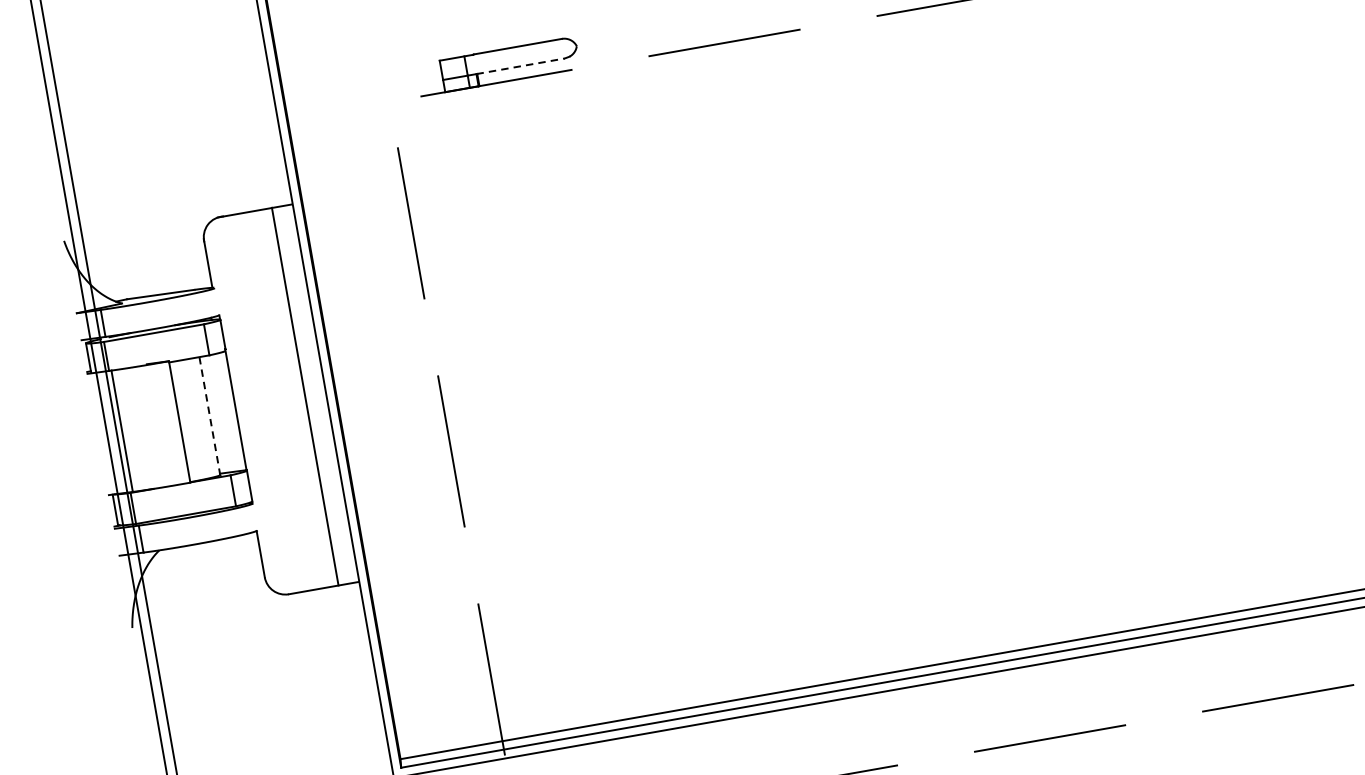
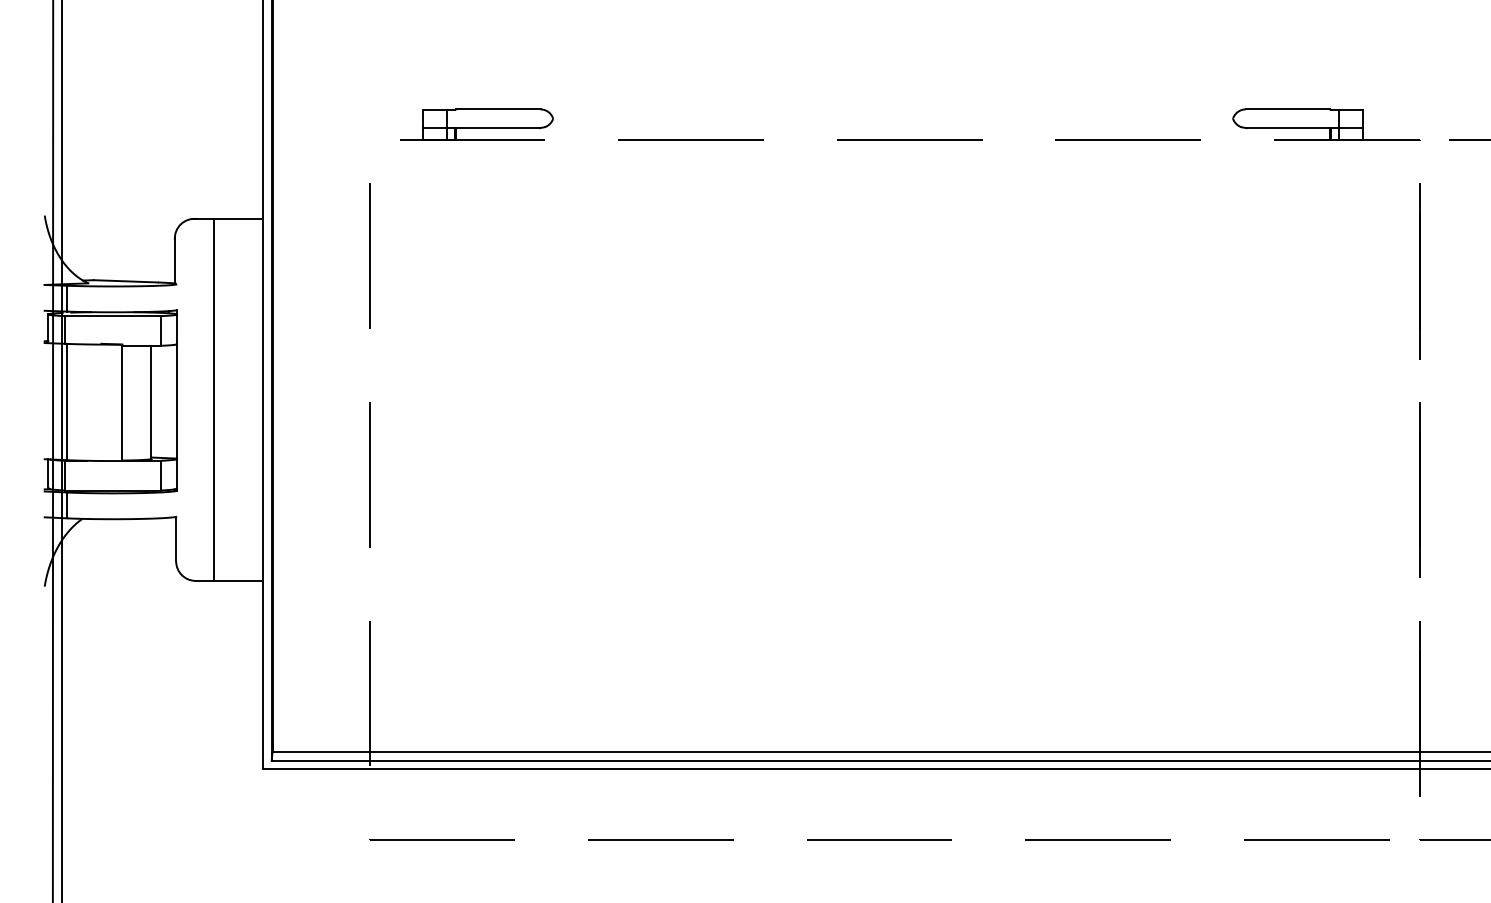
line: (521, 66) -> (498, 128), dashed -> solid
line: (305, 396) -> (214, 399), moved
line: (209, 416) -> (151, 402), dashed -> solid

